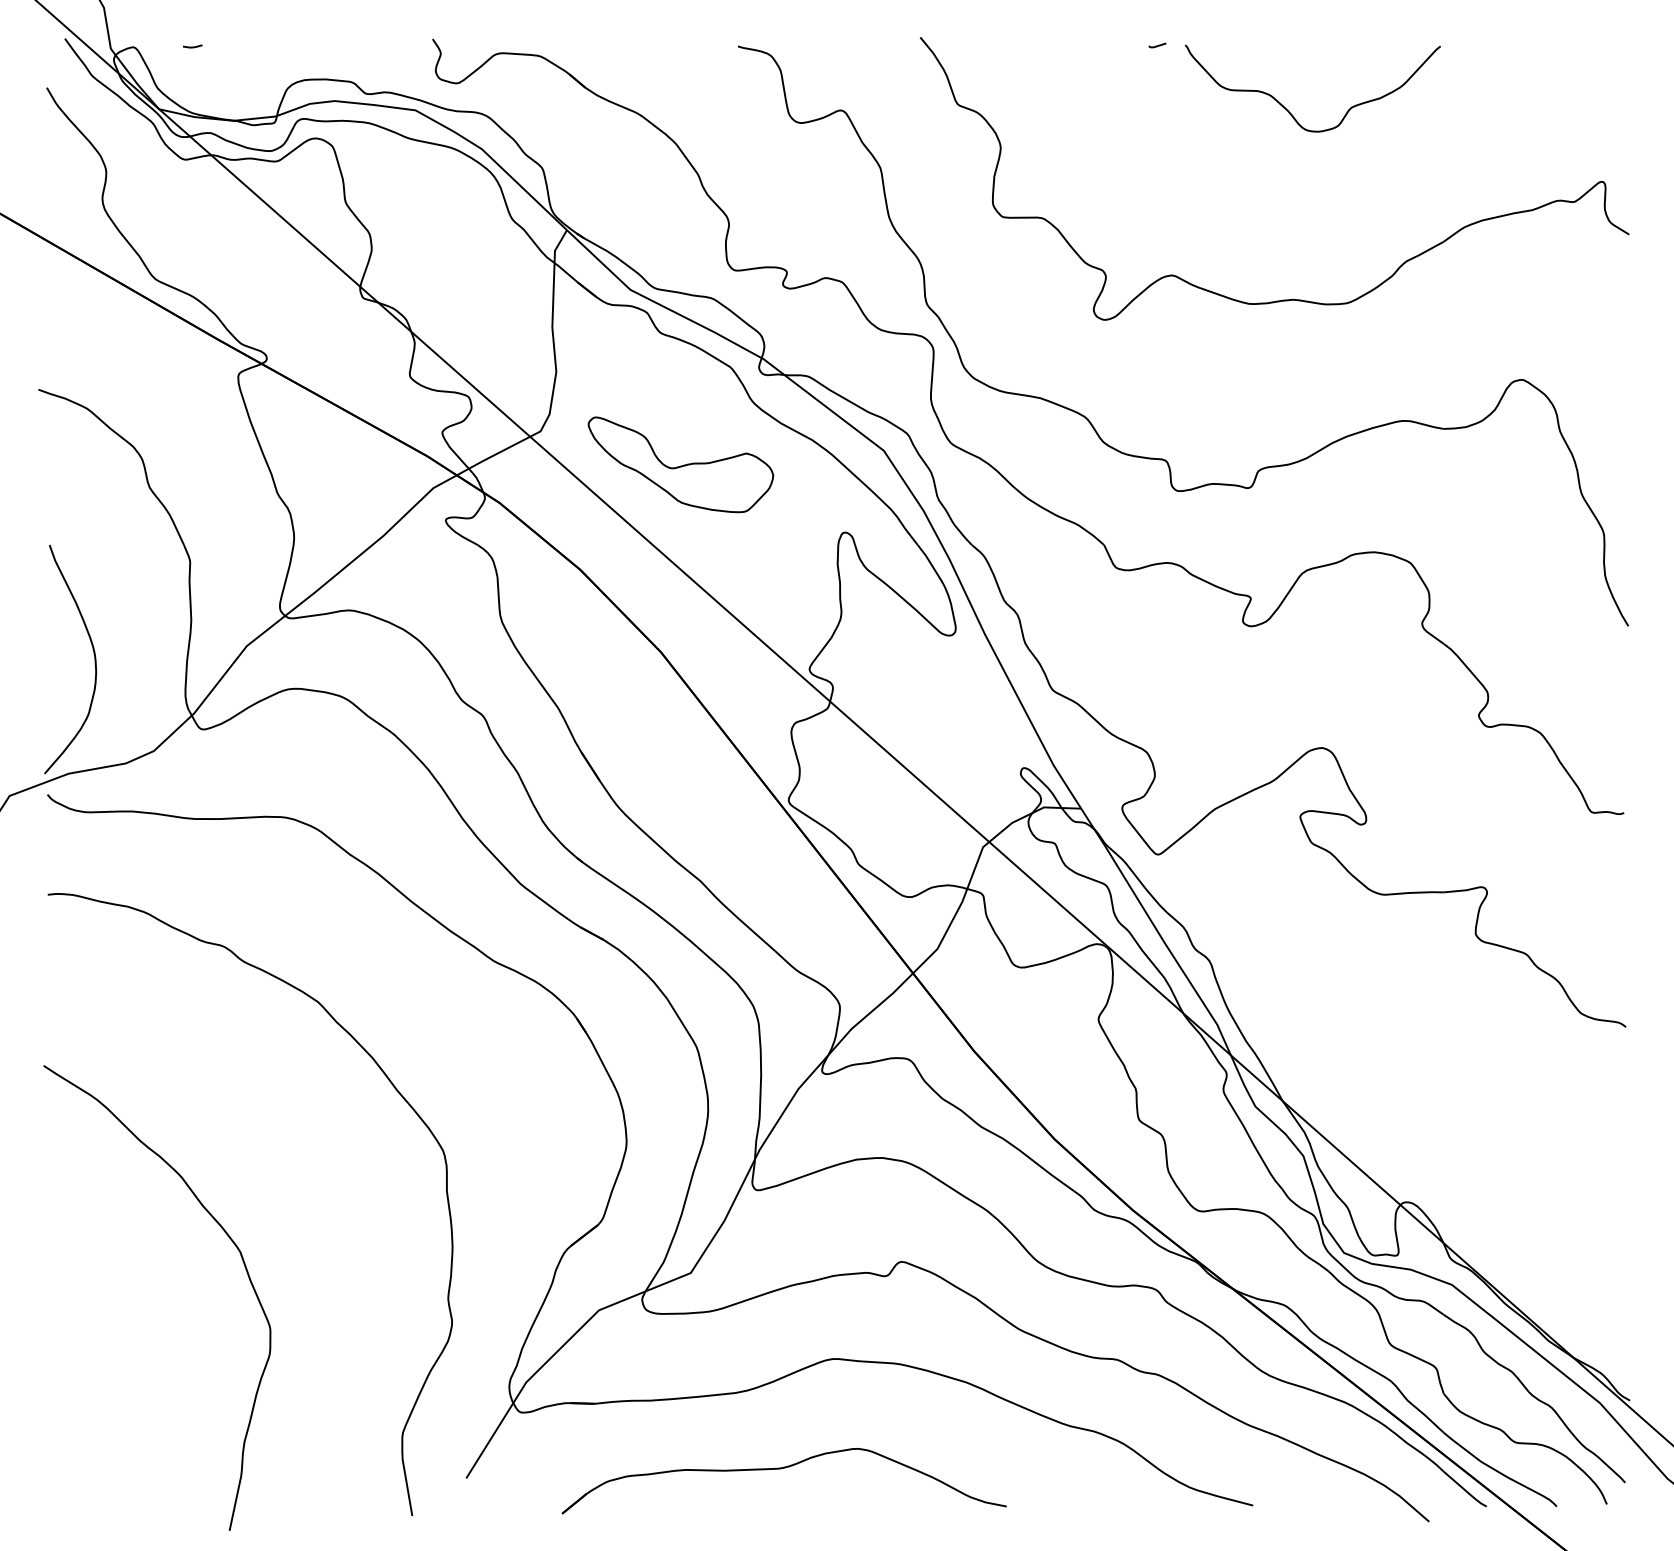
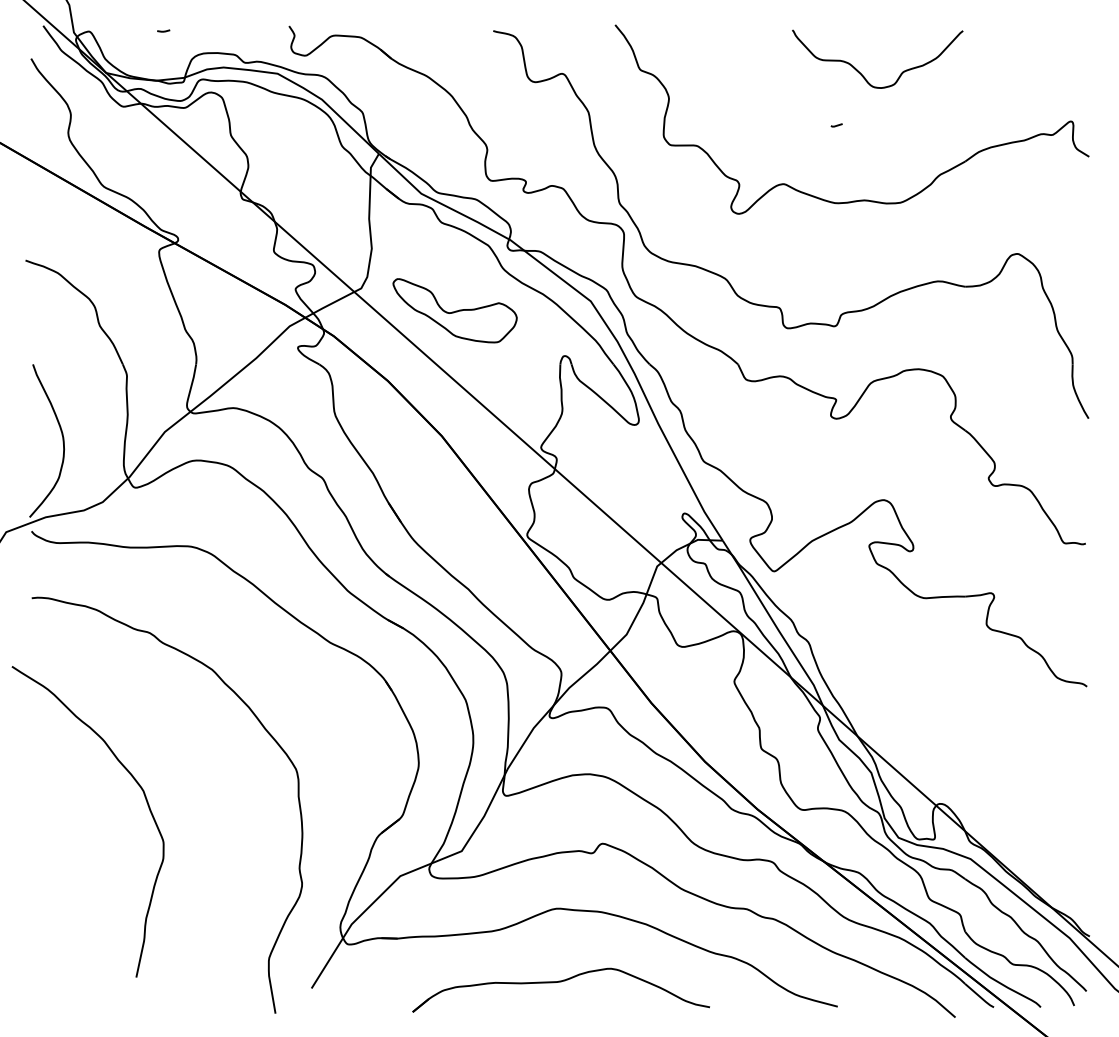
line: (192, 45) -> (163, 30), moved
line: (1157, 45) -> (836, 125), moved
curve: (243, 1266) -> (145, 800), moved
part: (783, 1469) -> (560, 982), moved

